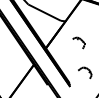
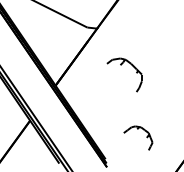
part: (78, 42) -> (124, 73), size x1.4

